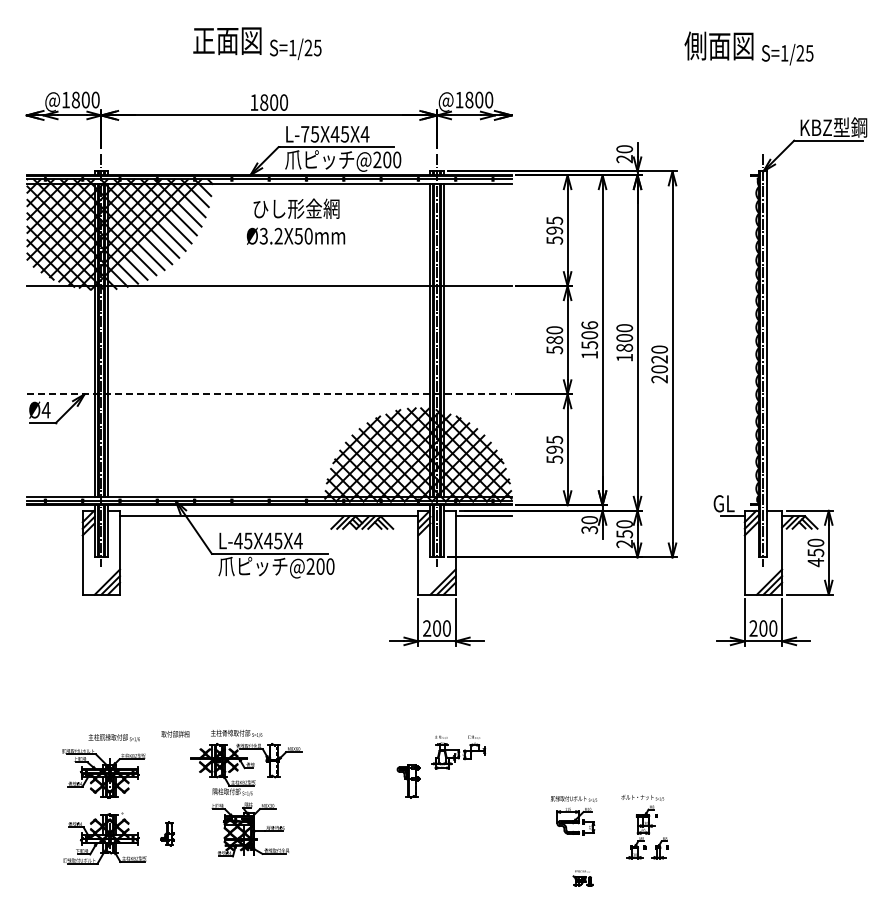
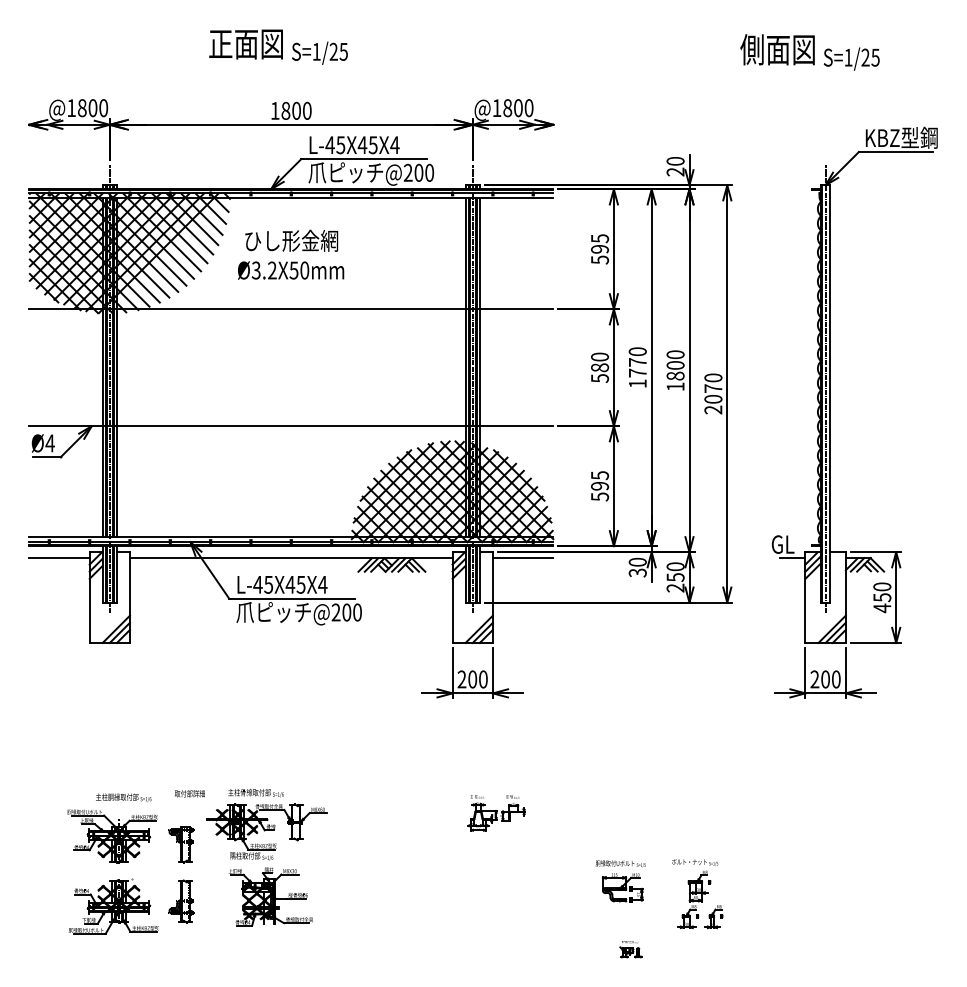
text: (304, 134) -> (329, 145), L-75X45X4 -> L-45X45X4
text: (295, 221) -> (290, 254), moved
text: (589, 335) -> (637, 362), 1506 -> 1770
text: (659, 359) -> (713, 388), 2020 -> 2070
line: (269, 394) -> (291, 426), dashed -> solid
line: (54, 516) -> (59, 558), added
part: (408, 781) -> (181, 844), moved
part: (167, 833) -> (181, 901), size x1.67

